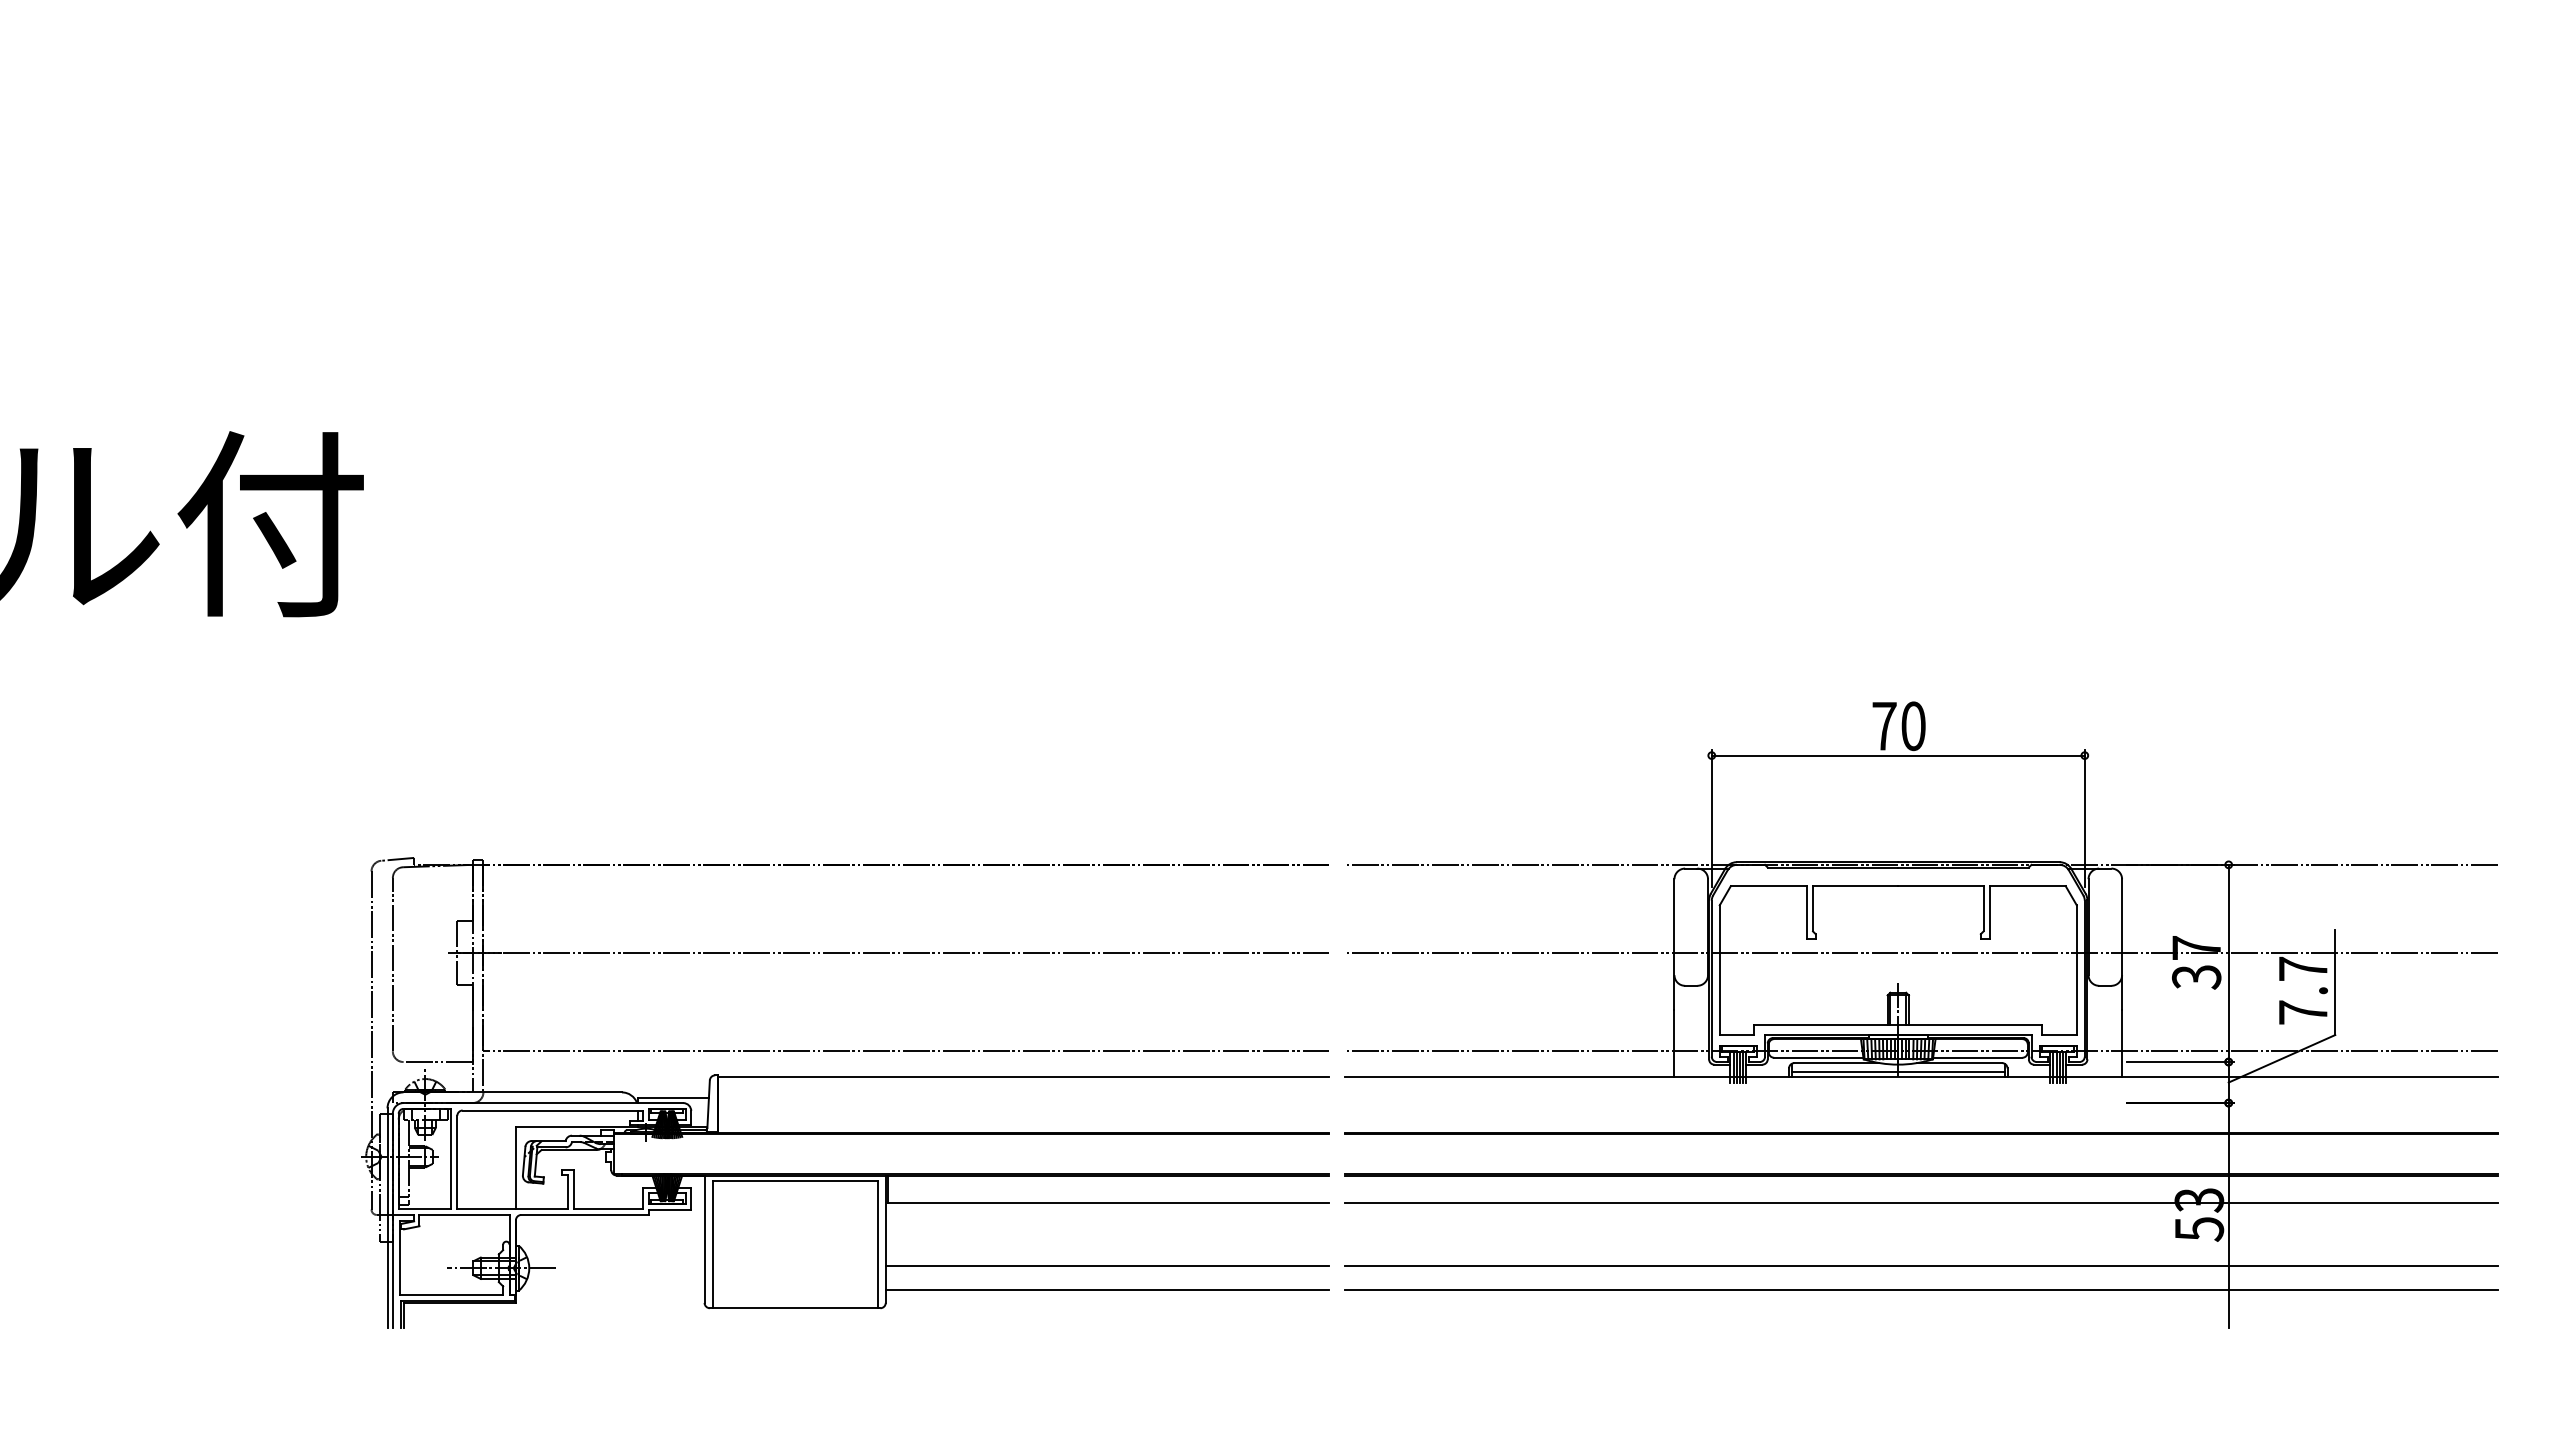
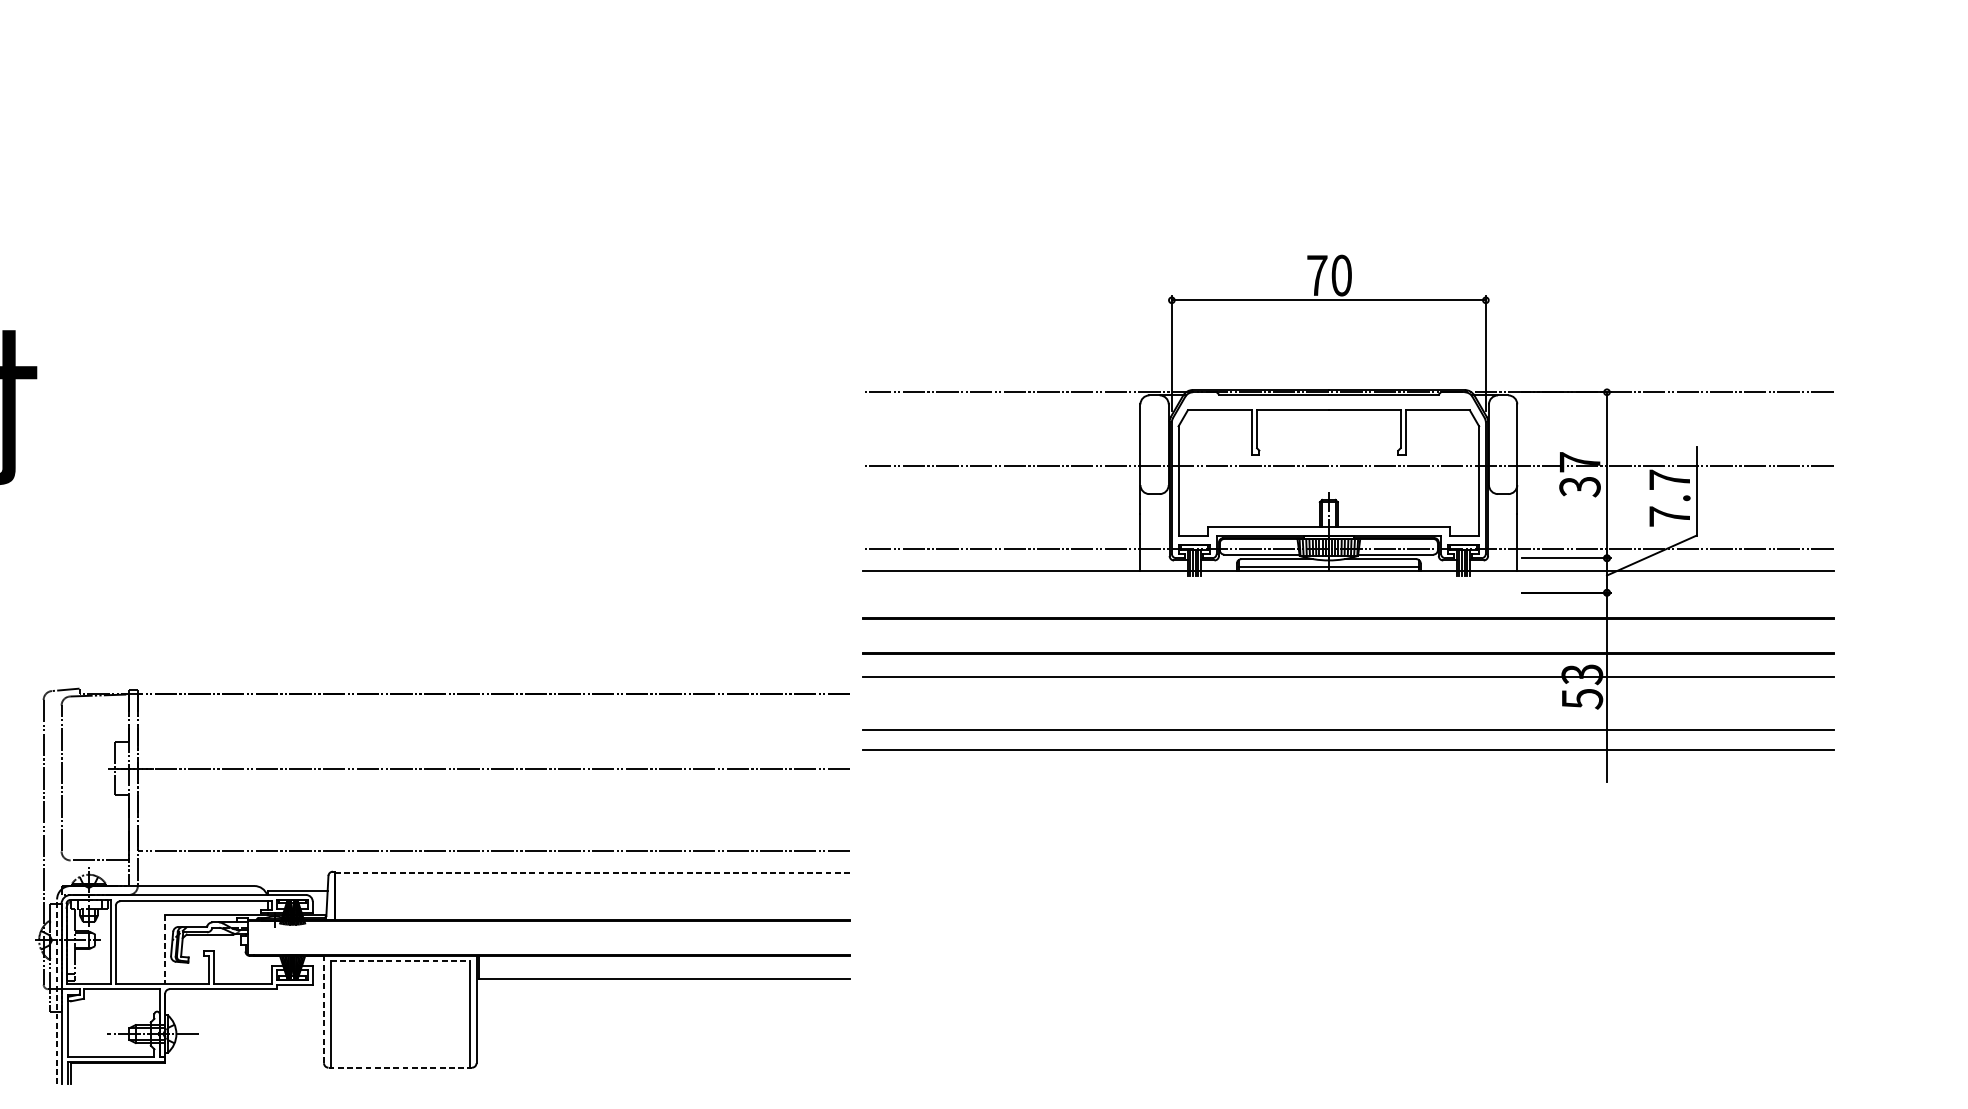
part: (1921, 1014) -> (1348, 518), moved
line: (1023, 1076) -> (592, 872), solid -> dashed
line: (515, 1167) -> (164, 949), solid -> dashed
line: (795, 1180) -> (400, 960), solid -> dashed
line: (387, 1218) -> (57, 992), solid -> dashed
line: (704, 1239) -> (323, 1009), solid -> dashed
line: (1107, 1266) -> (663, 1032), removed
line: (1107, 1290) -> (663, 1052), removed
line: (795, 1308) -> (400, 1067), solid -> dashed

